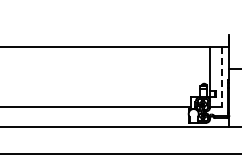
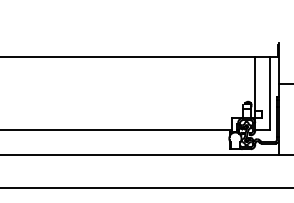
line: (222, 77) -> (270, 94), dashed -> solid

